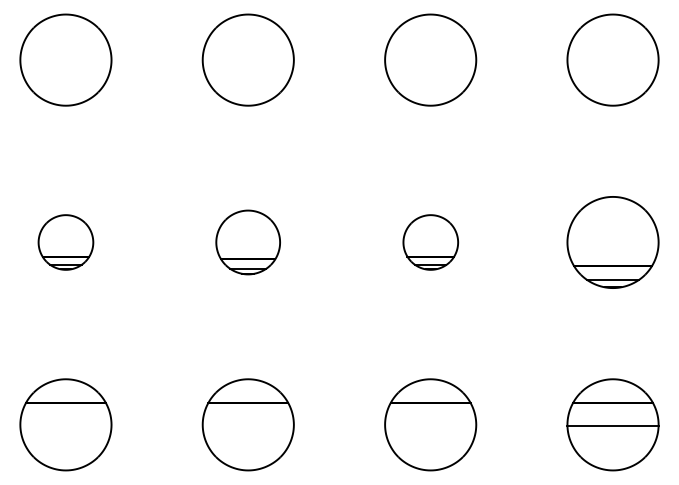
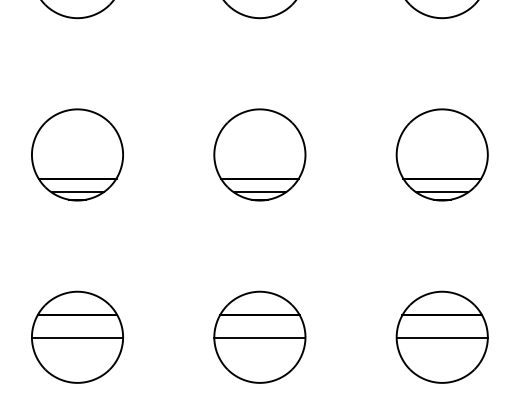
part: (65, 242) -> (77, 154), size x1.67
part: (247, 242) -> (259, 154), size x1.43
part: (430, 242) -> (442, 154), size x1.67
line: (65, 425) -> (77, 337), added
line: (247, 425) -> (259, 337), added
line: (430, 425) -> (442, 337), added

